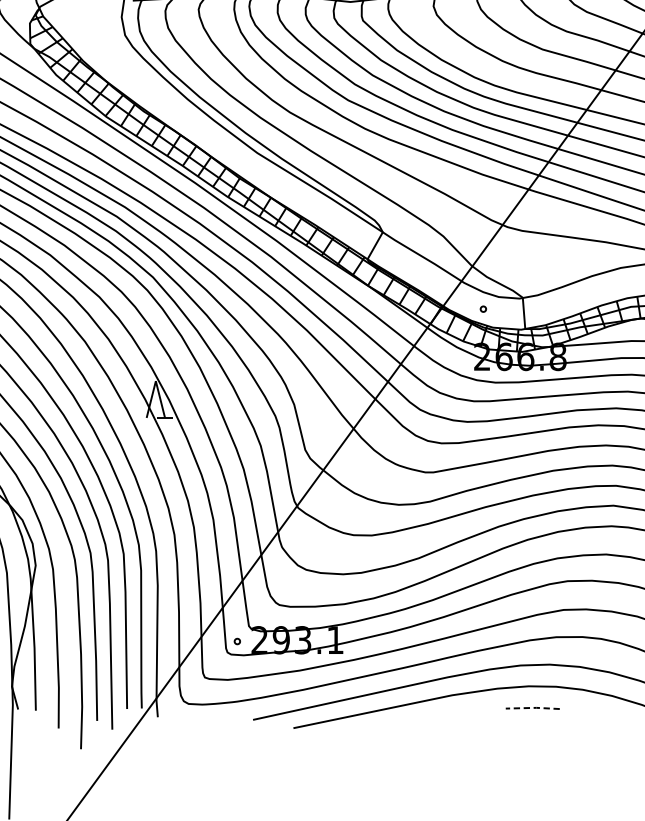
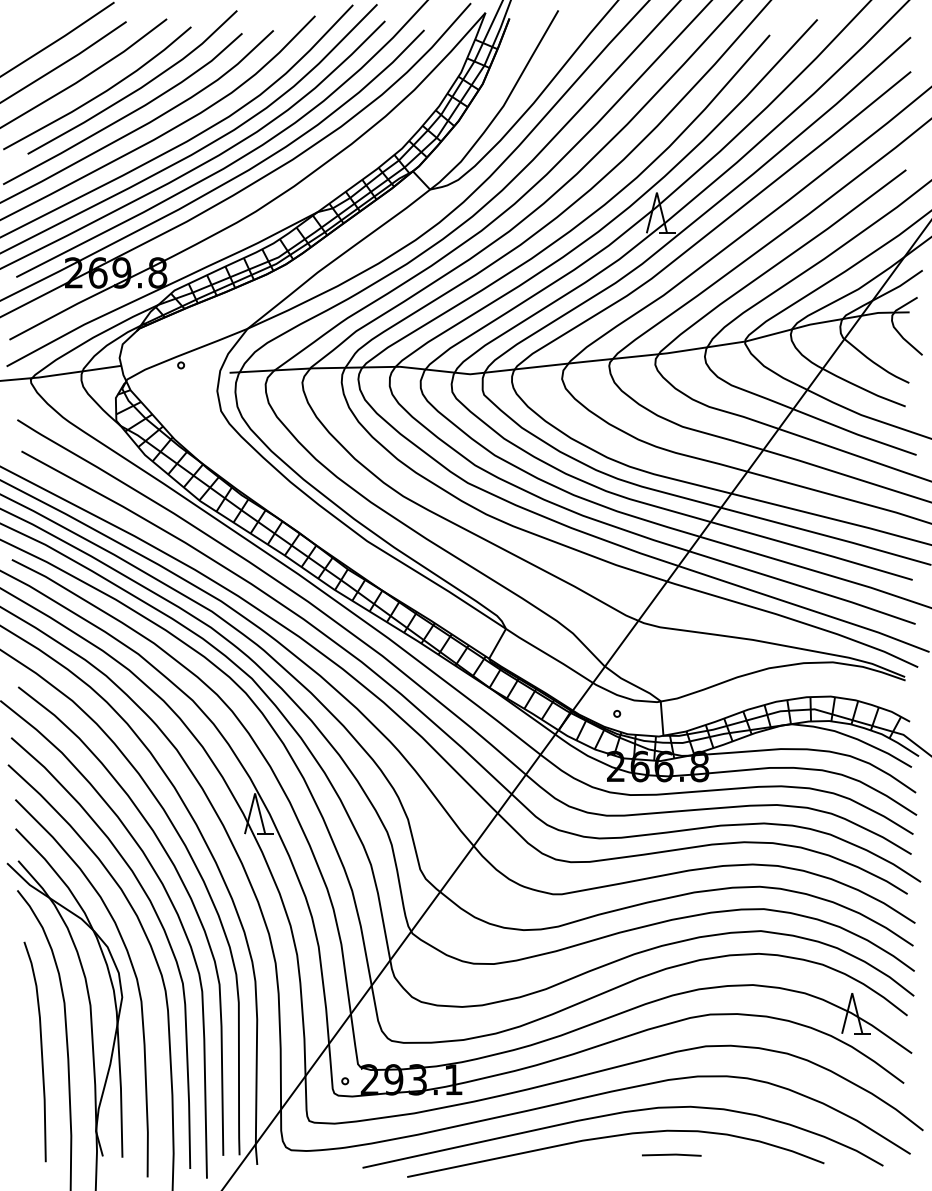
line: (533, 707) -> (672, 1154), dashed -> solid

